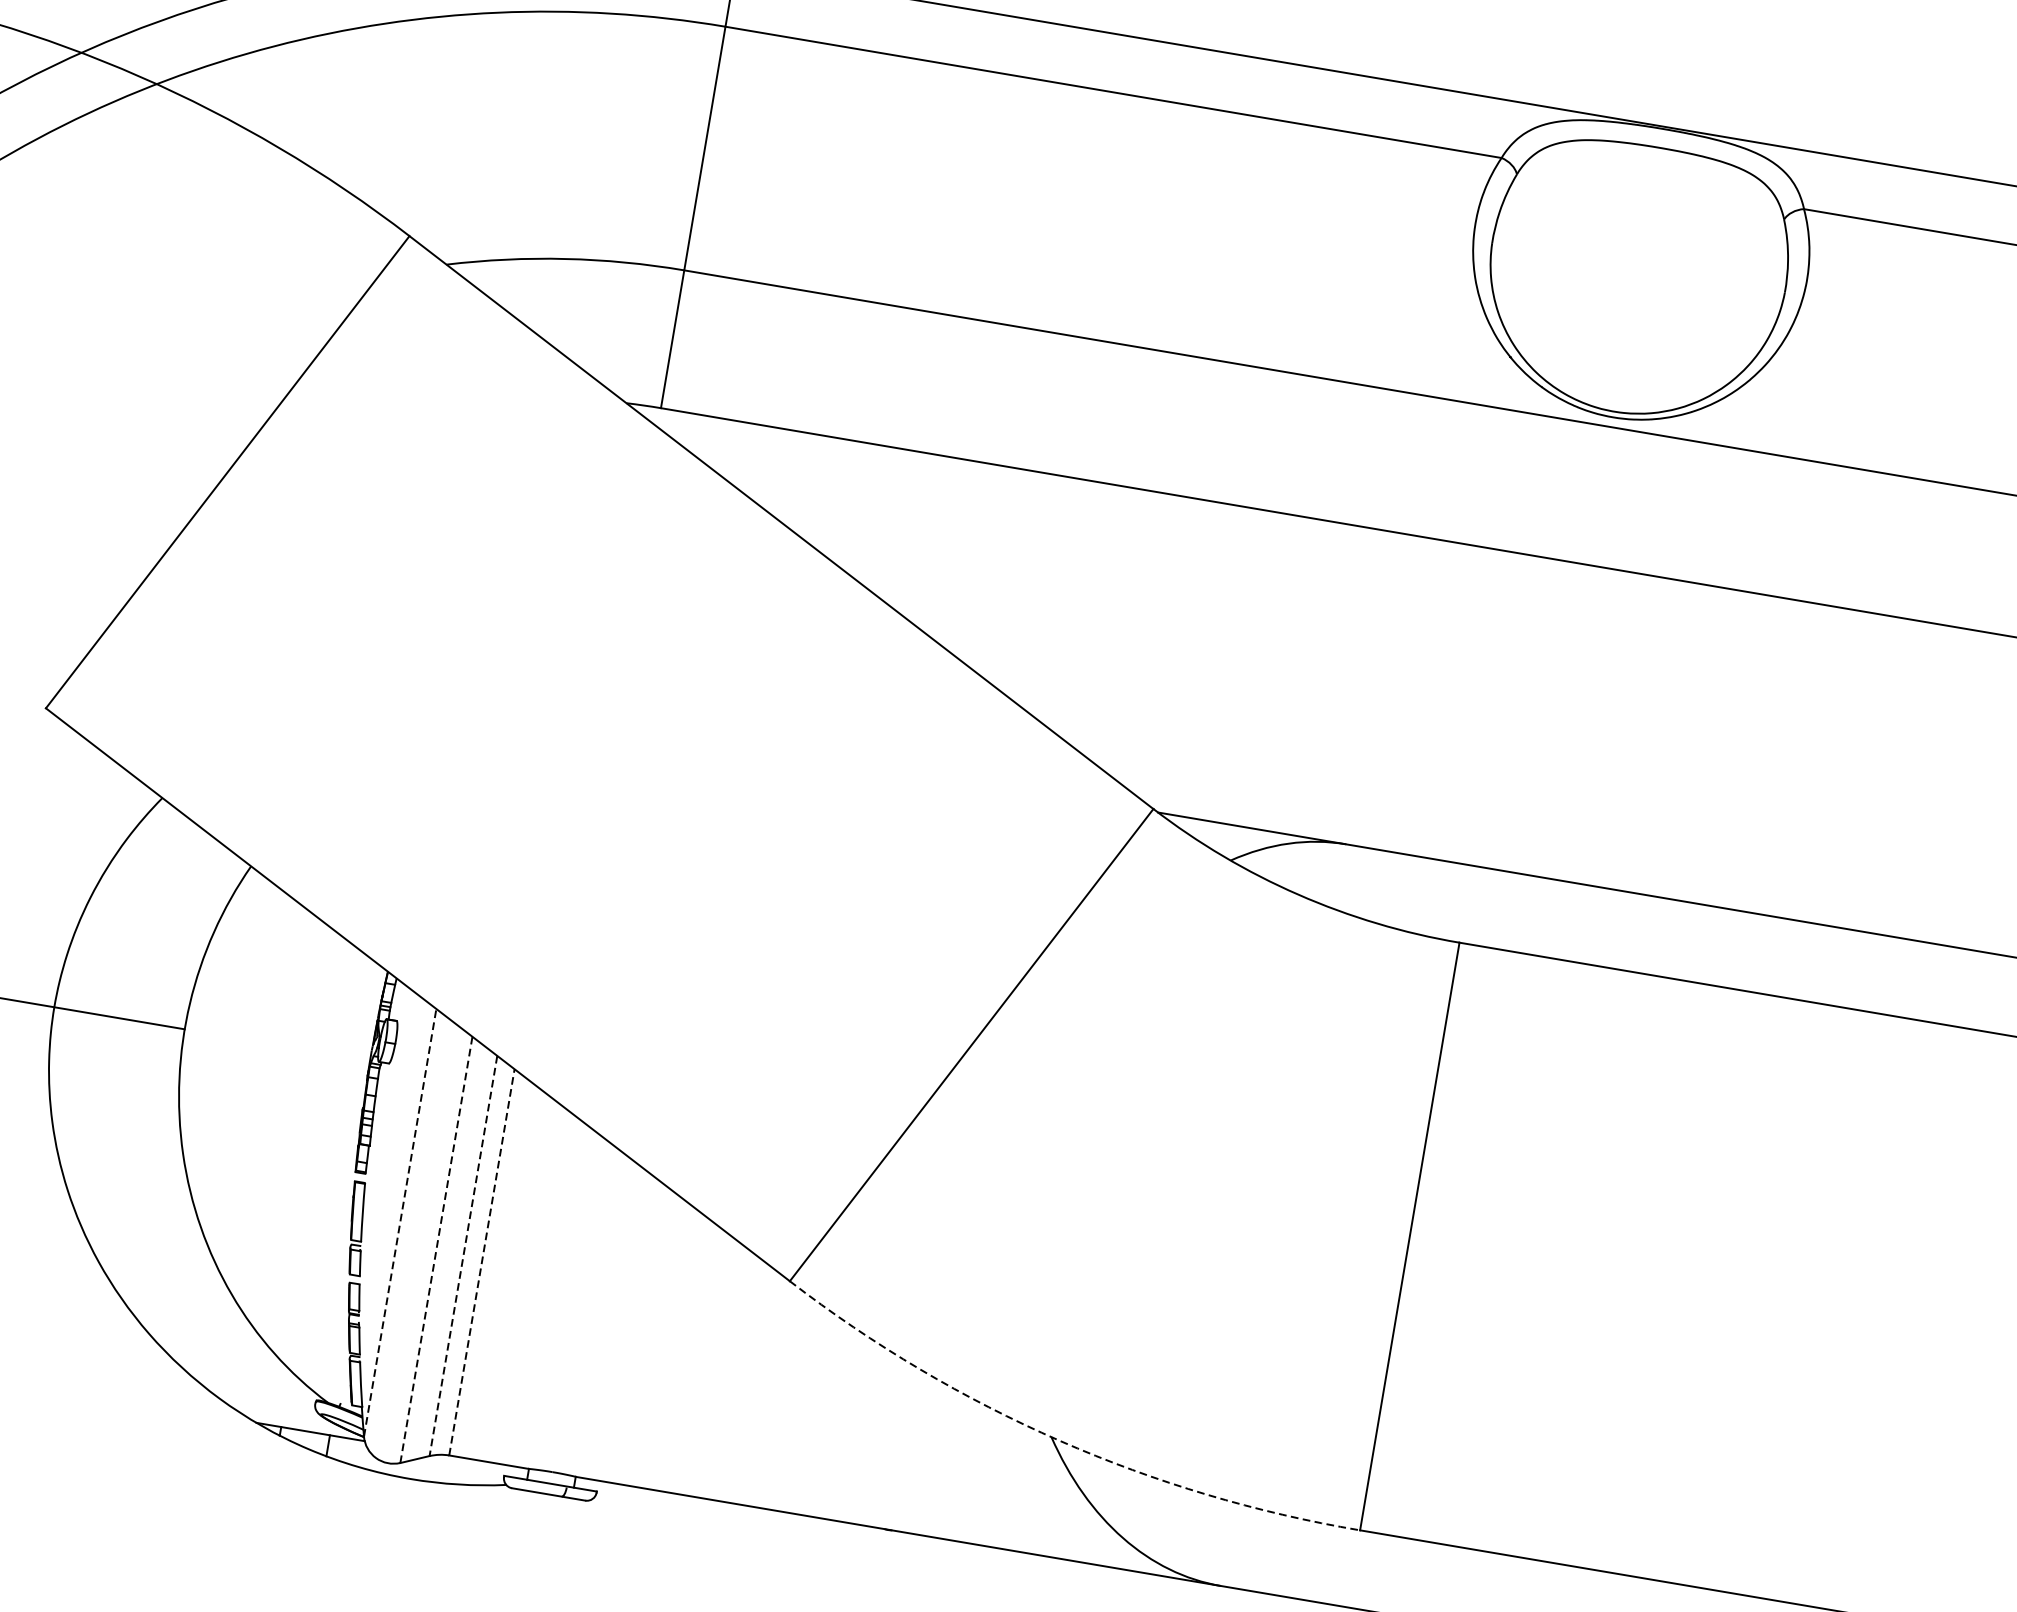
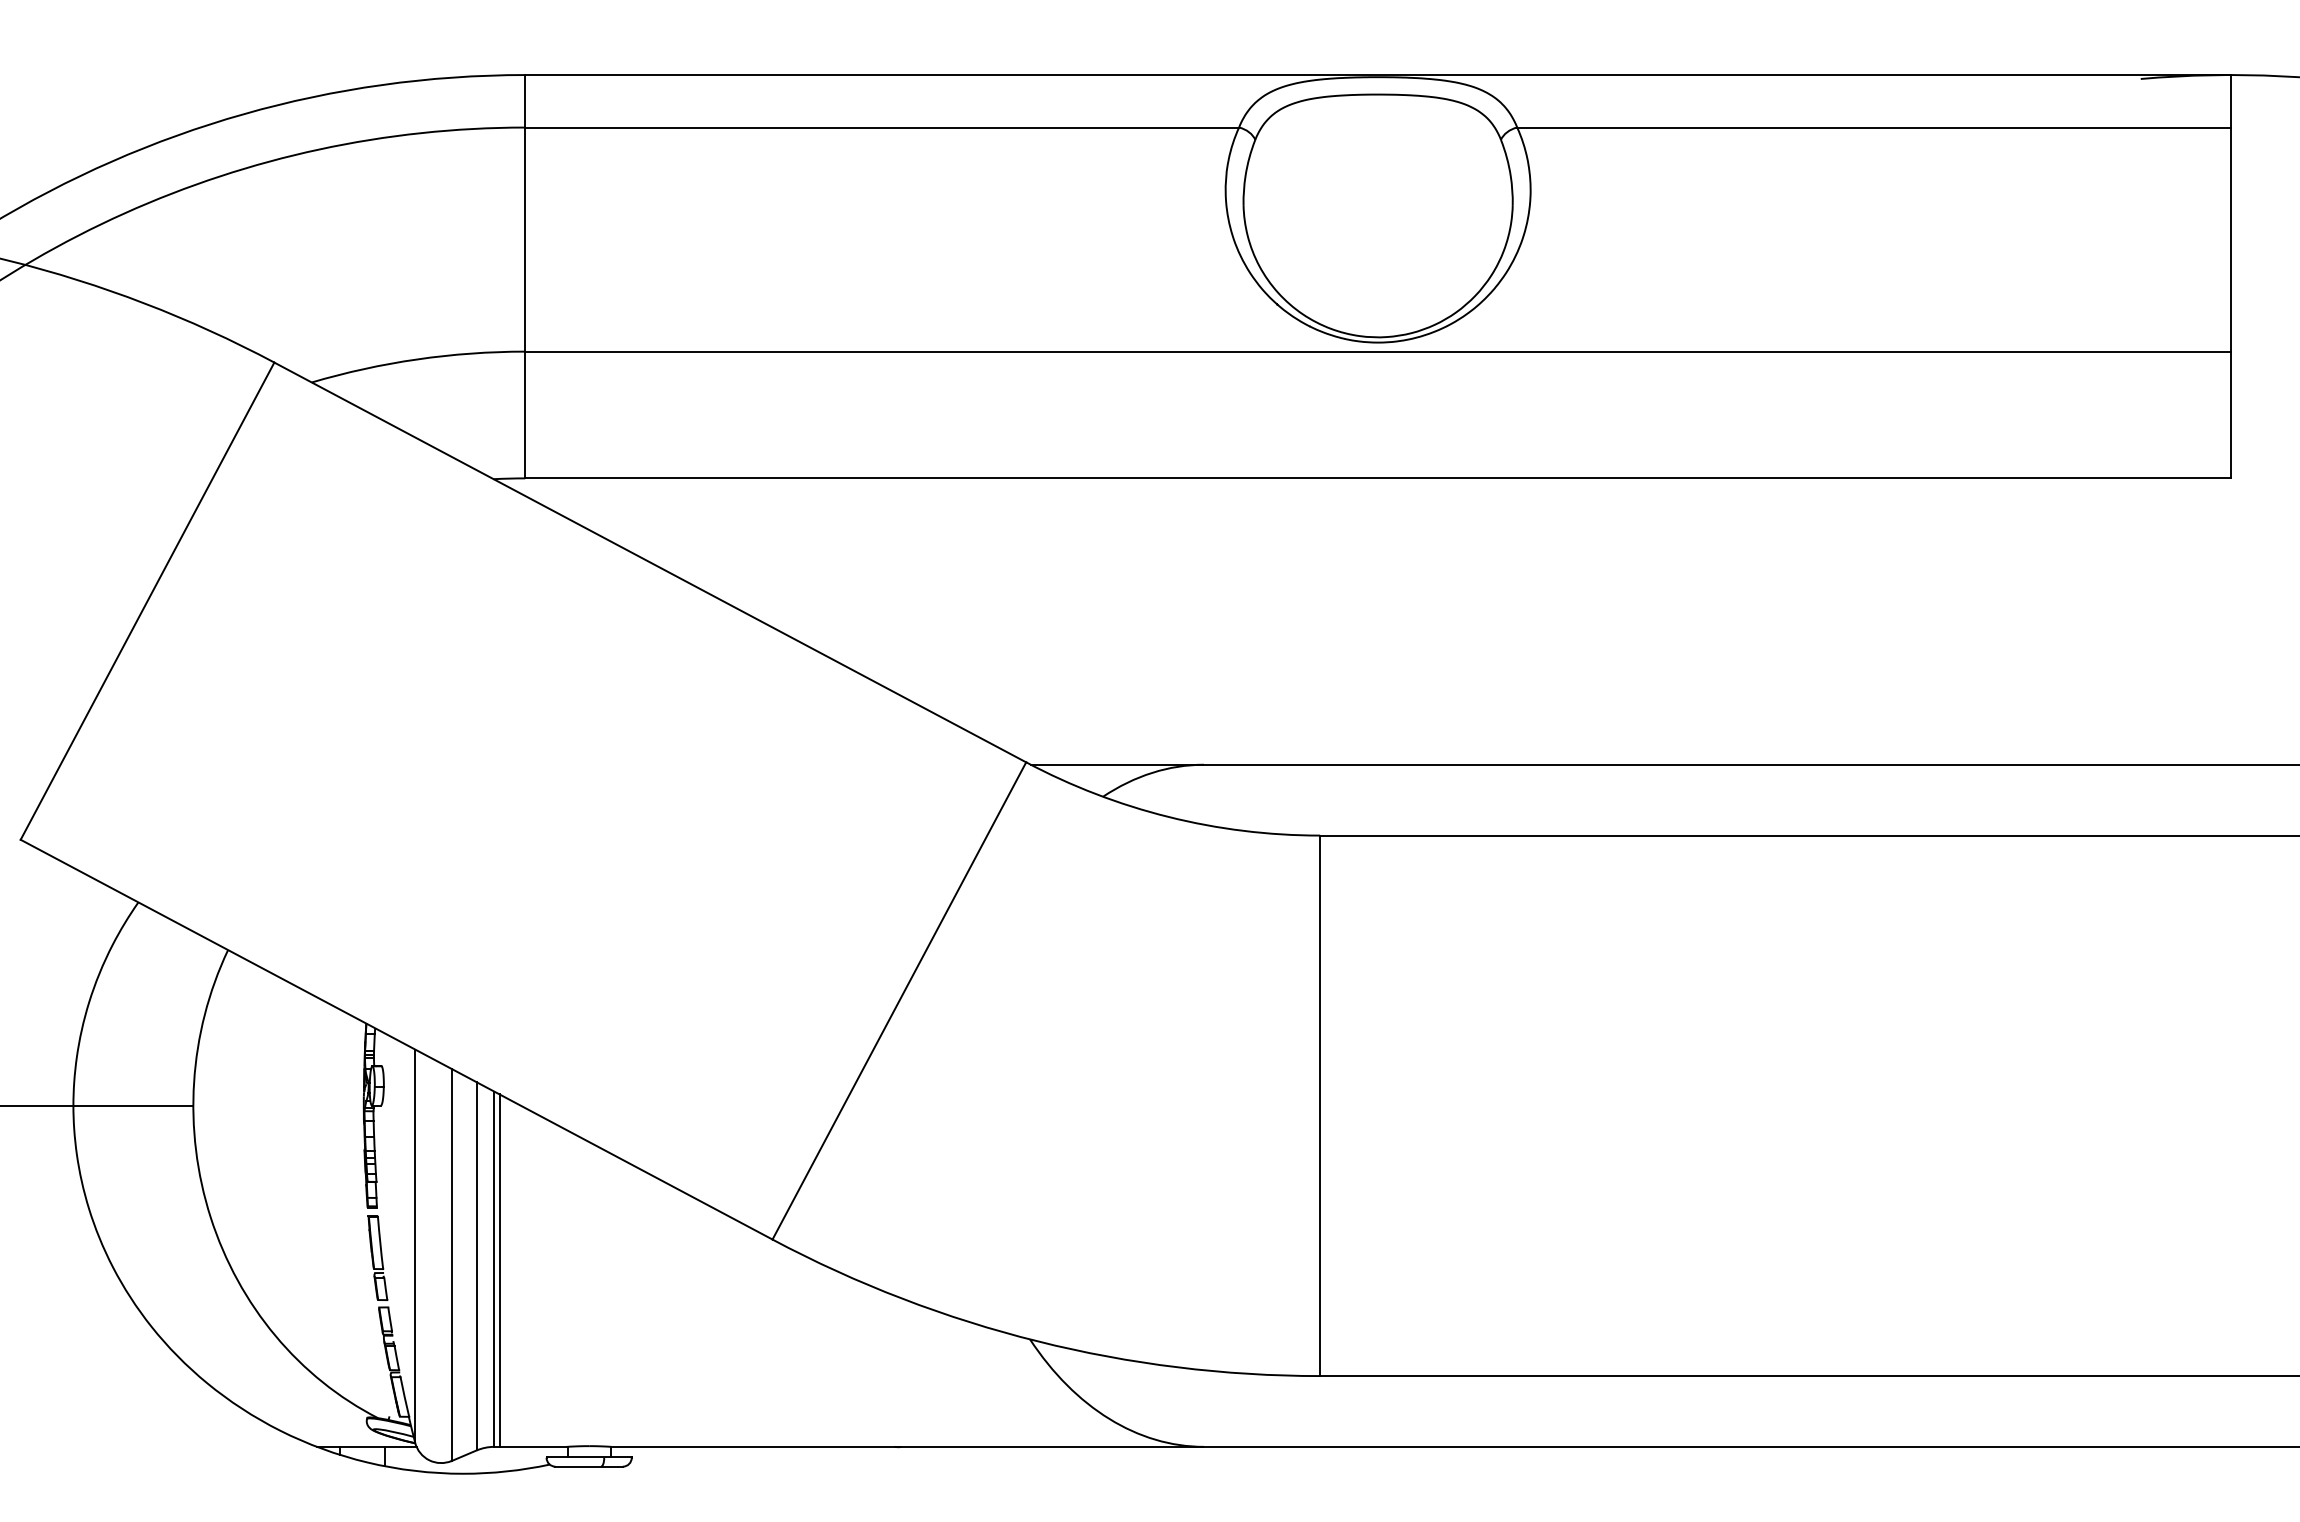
line: (400, 1223) -> (415, 1246), dashed -> solid
line: (436, 1249) -> (451, 1264), dashed -> solid
line: (463, 1256) -> (476, 1266), dashed -> solid
line: (482, 1262) -> (494, 1269), dashed -> solid
line: (487, 1264) -> (499, 1270), added
arc: (1059, 1440) -> (1037, 1341), dashed -> solid

